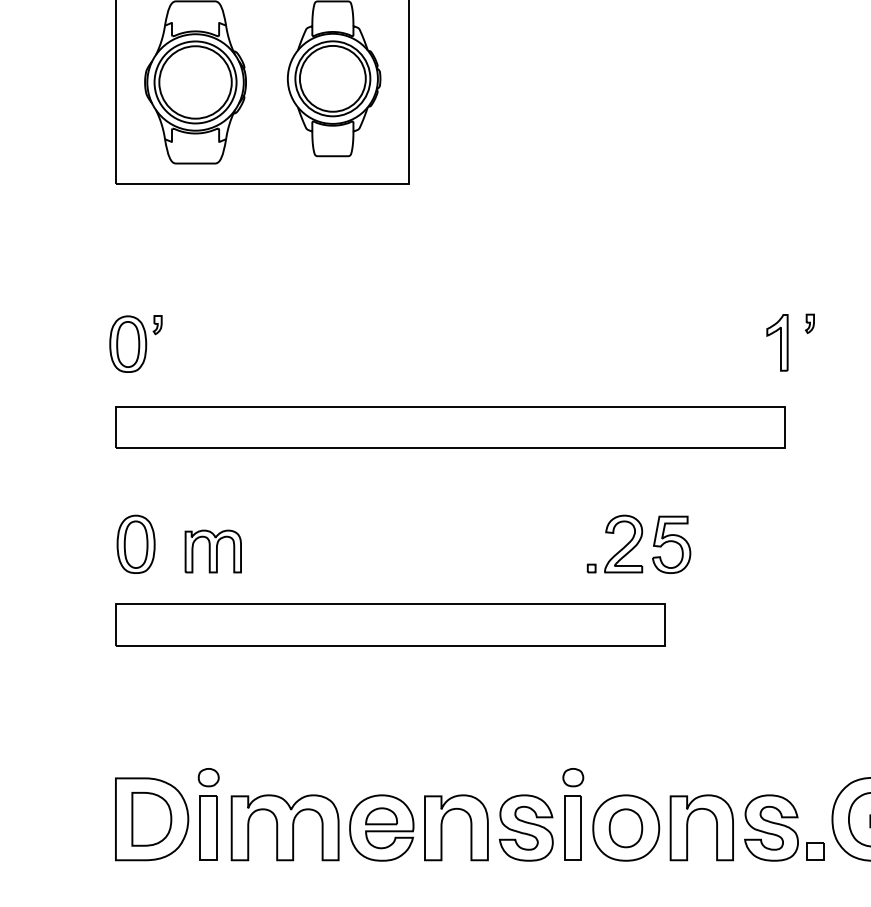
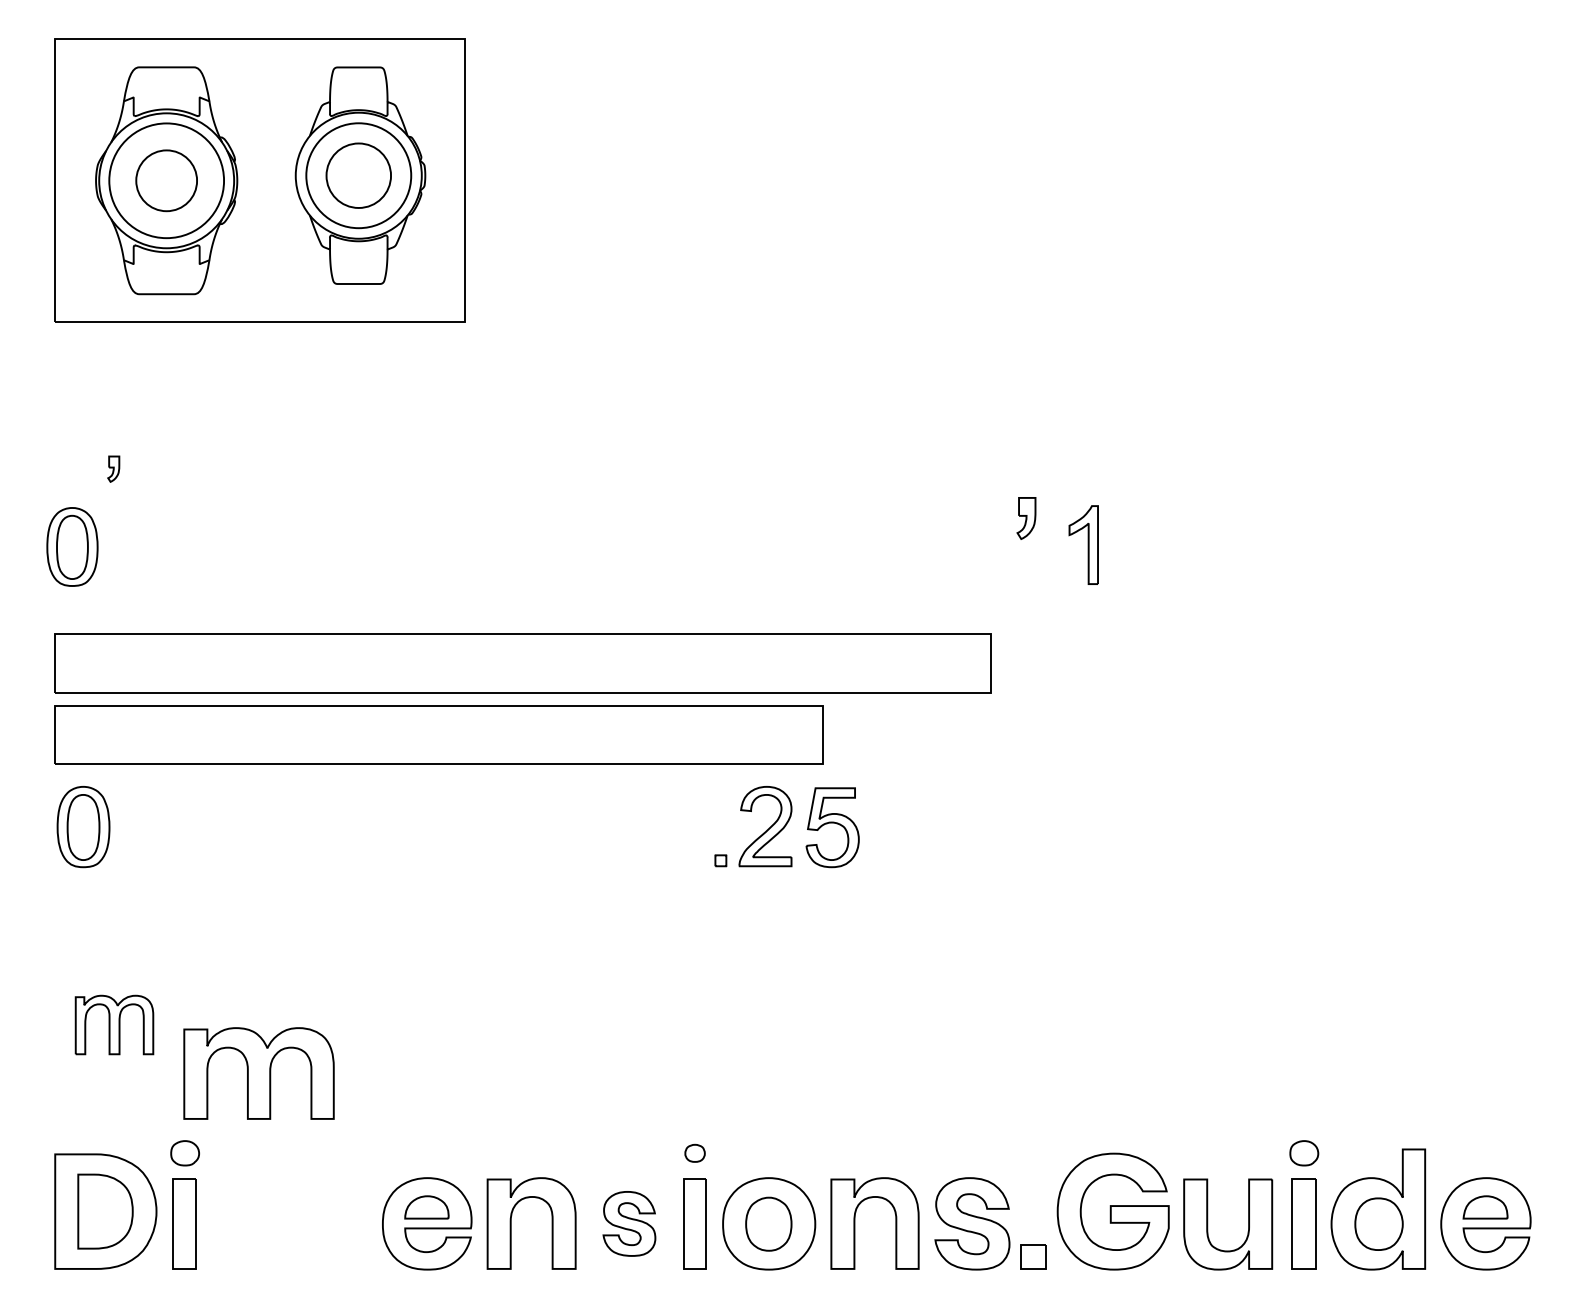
circle: (332, 78) -> (358, 175), size x0.7
circle: (195, 82) -> (166, 180), size x0.6
part: (809, 323) -> (1025, 518), size x1.6
part: (157, 324) -> (113, 468), moved
part: (777, 342) -> (1083, 544), moved
part: (213, 551) -> (114, 1024), moved
part: (389, 624) -> (438, 734), moved
part: (572, 777) -> (694, 1153), size x0.7
part: (284, 827) -> (258, 1073), moved
part: (526, 827) -> (629, 1223), size x0.7

